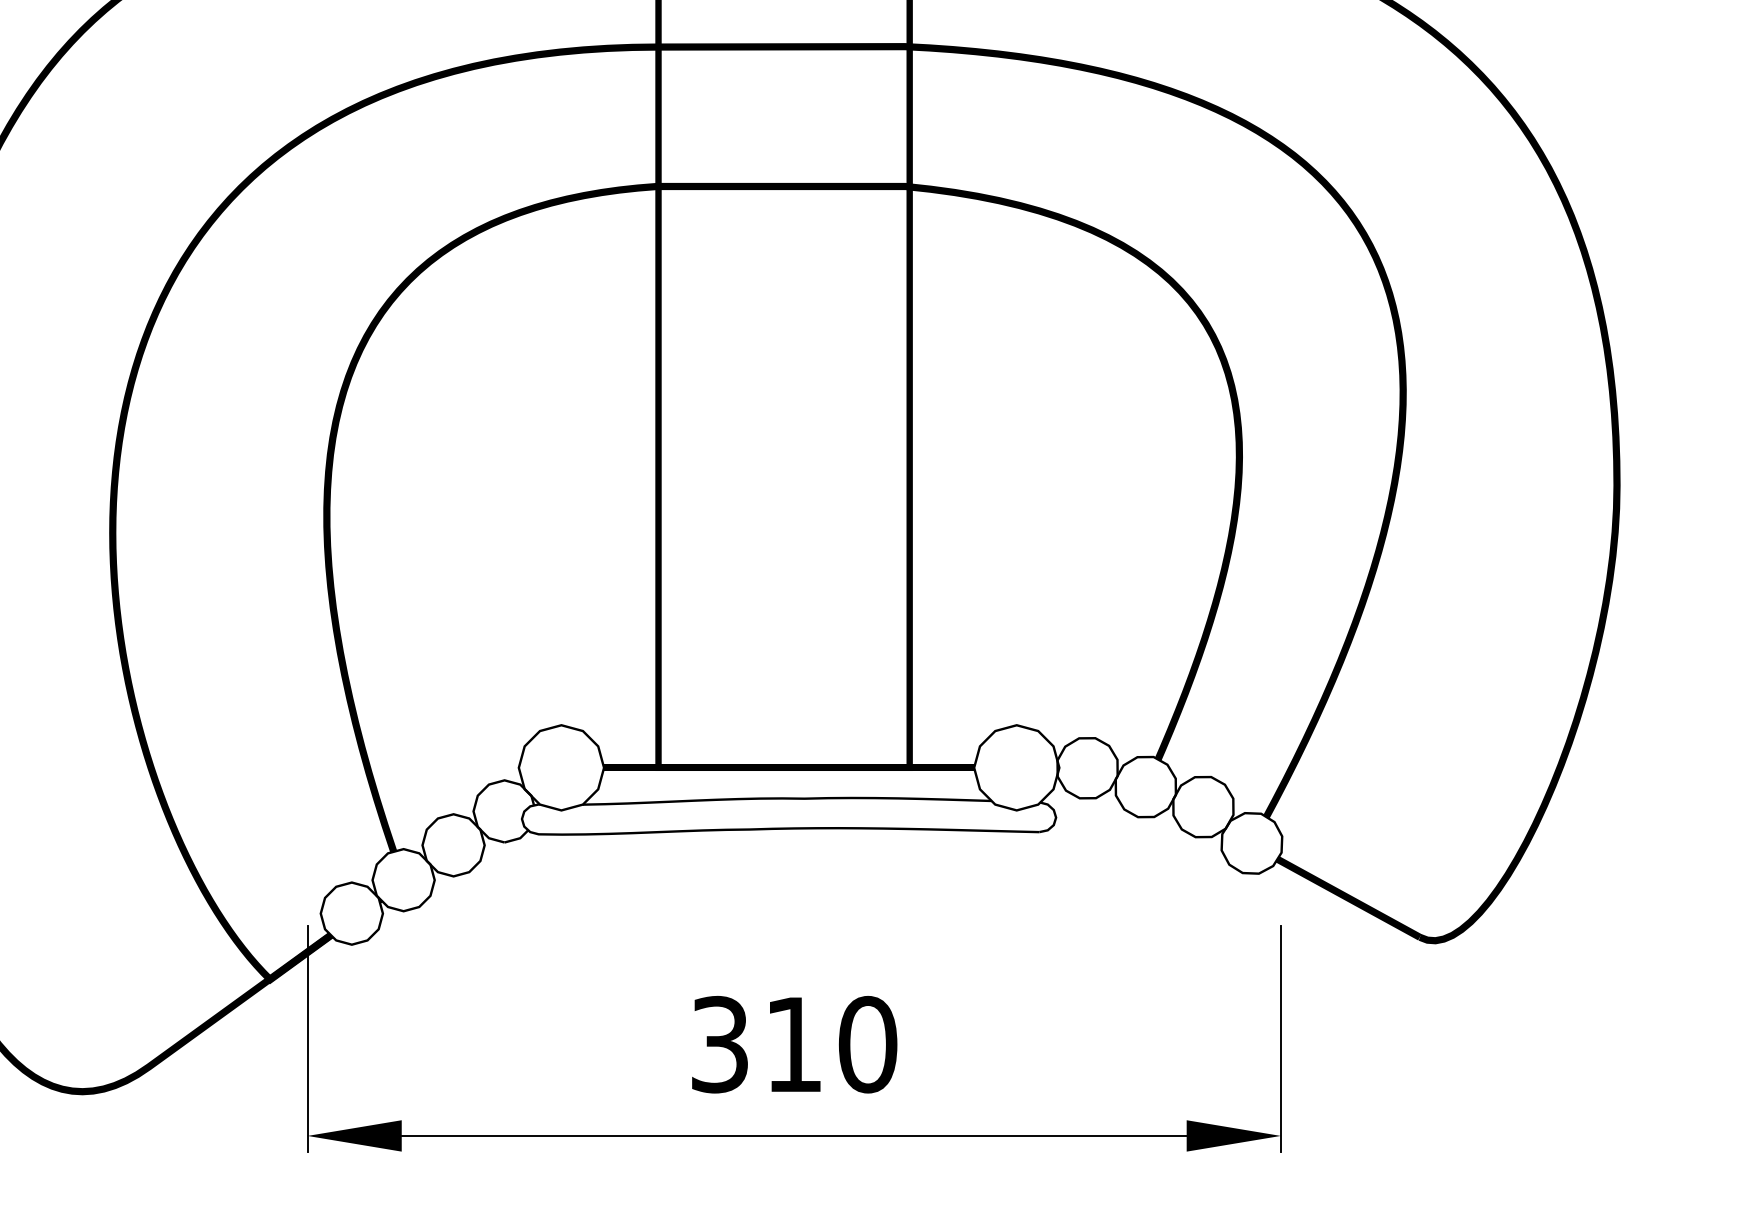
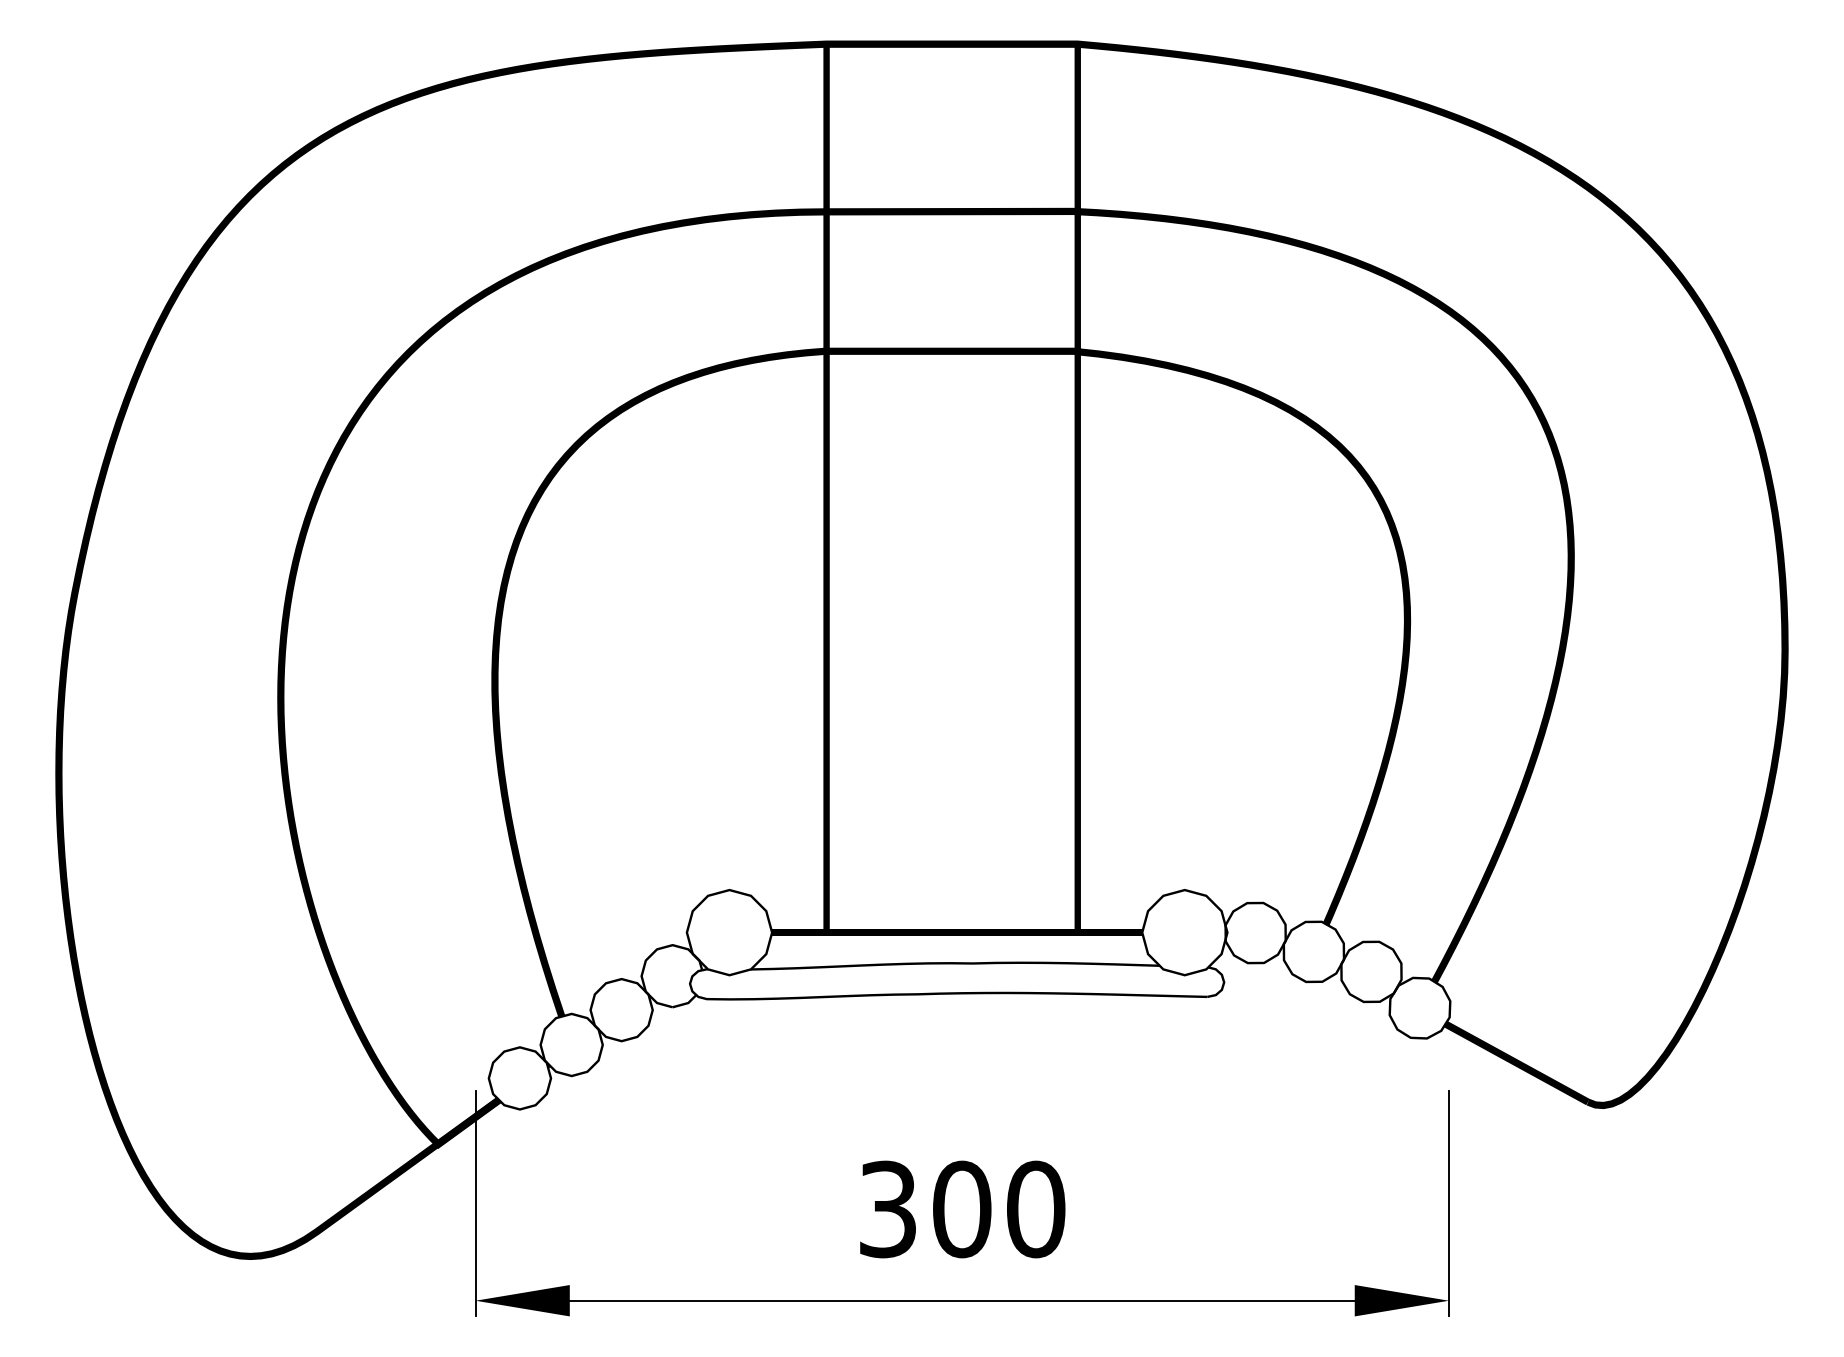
text: (794, 1044) -> (962, 1209), 310 -> 300

